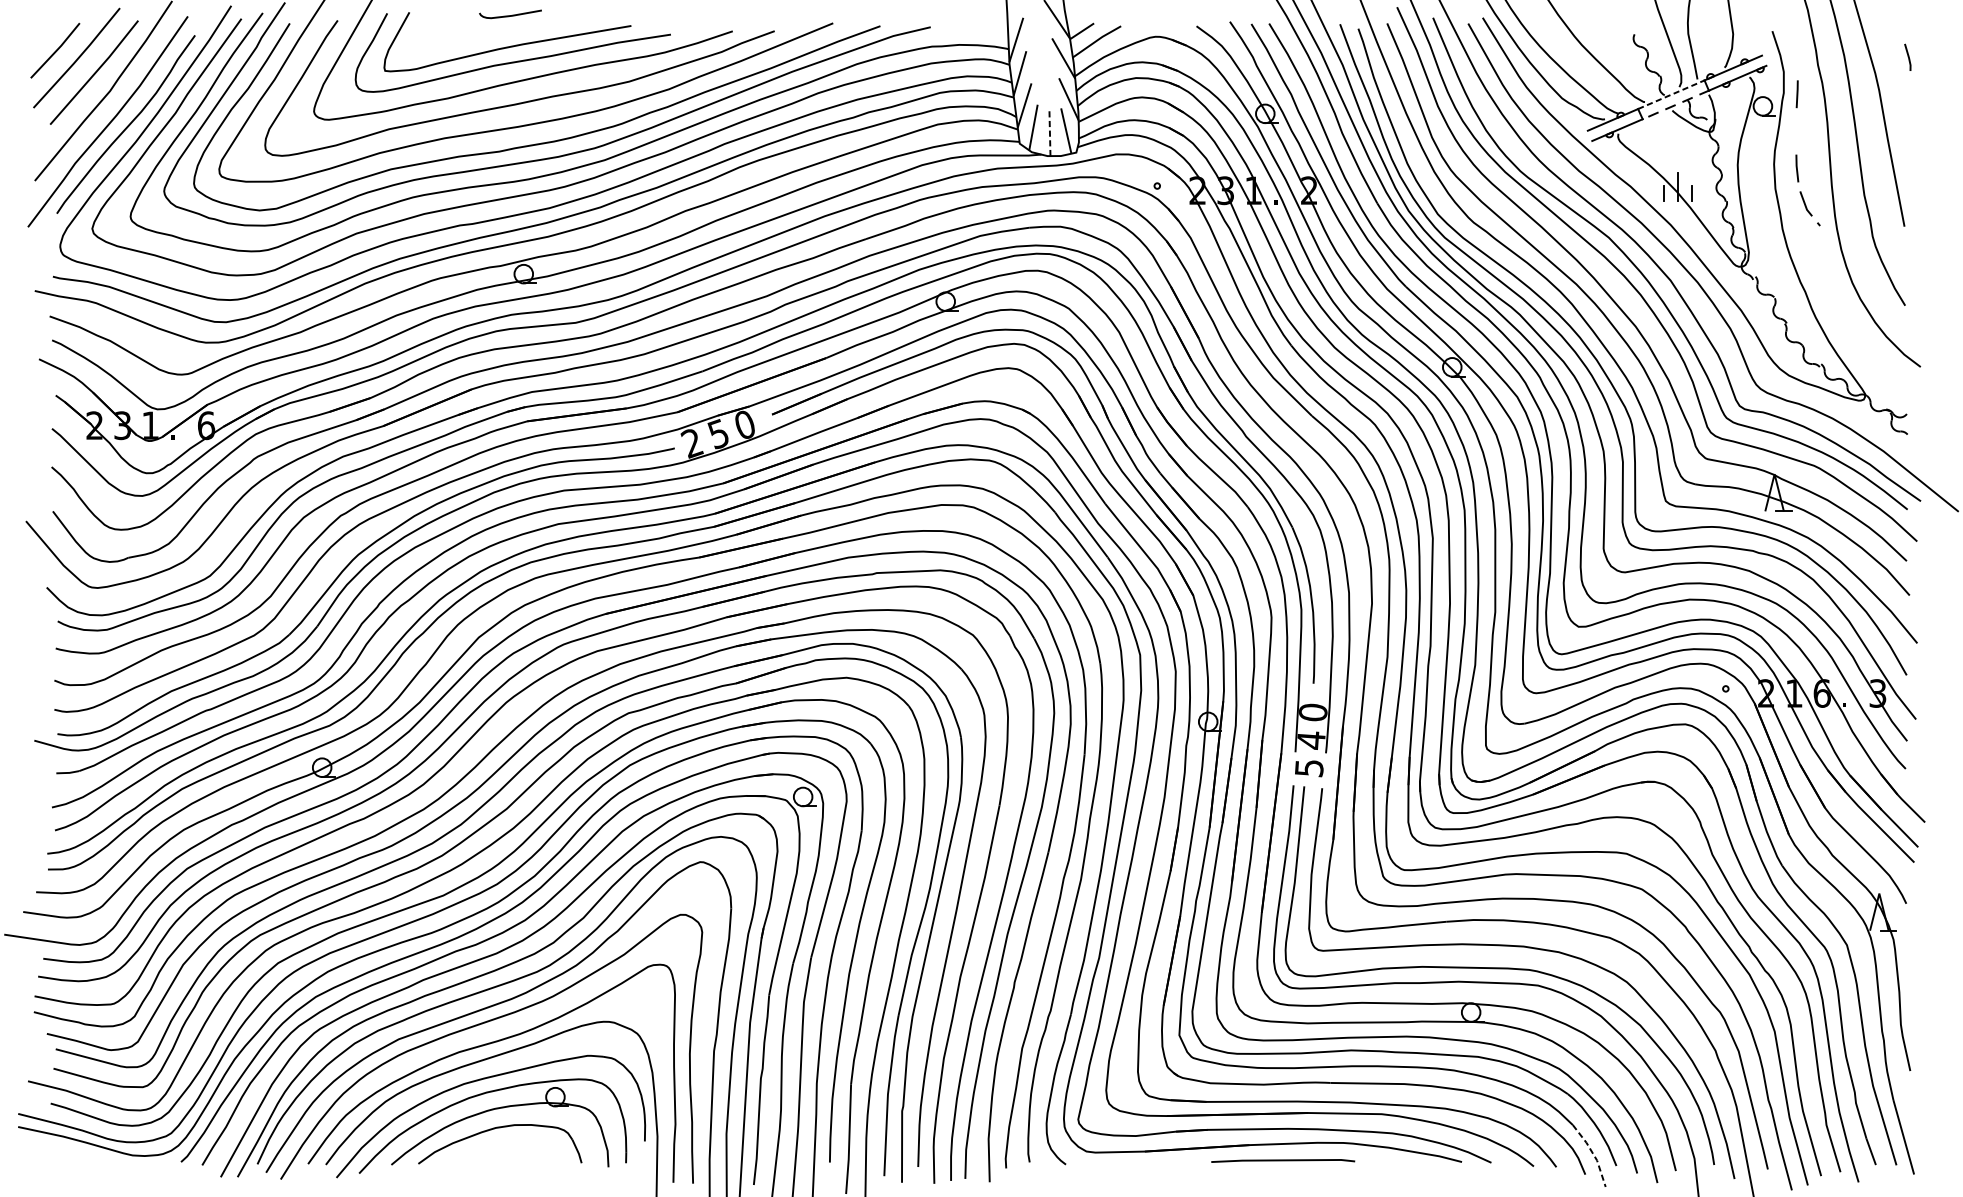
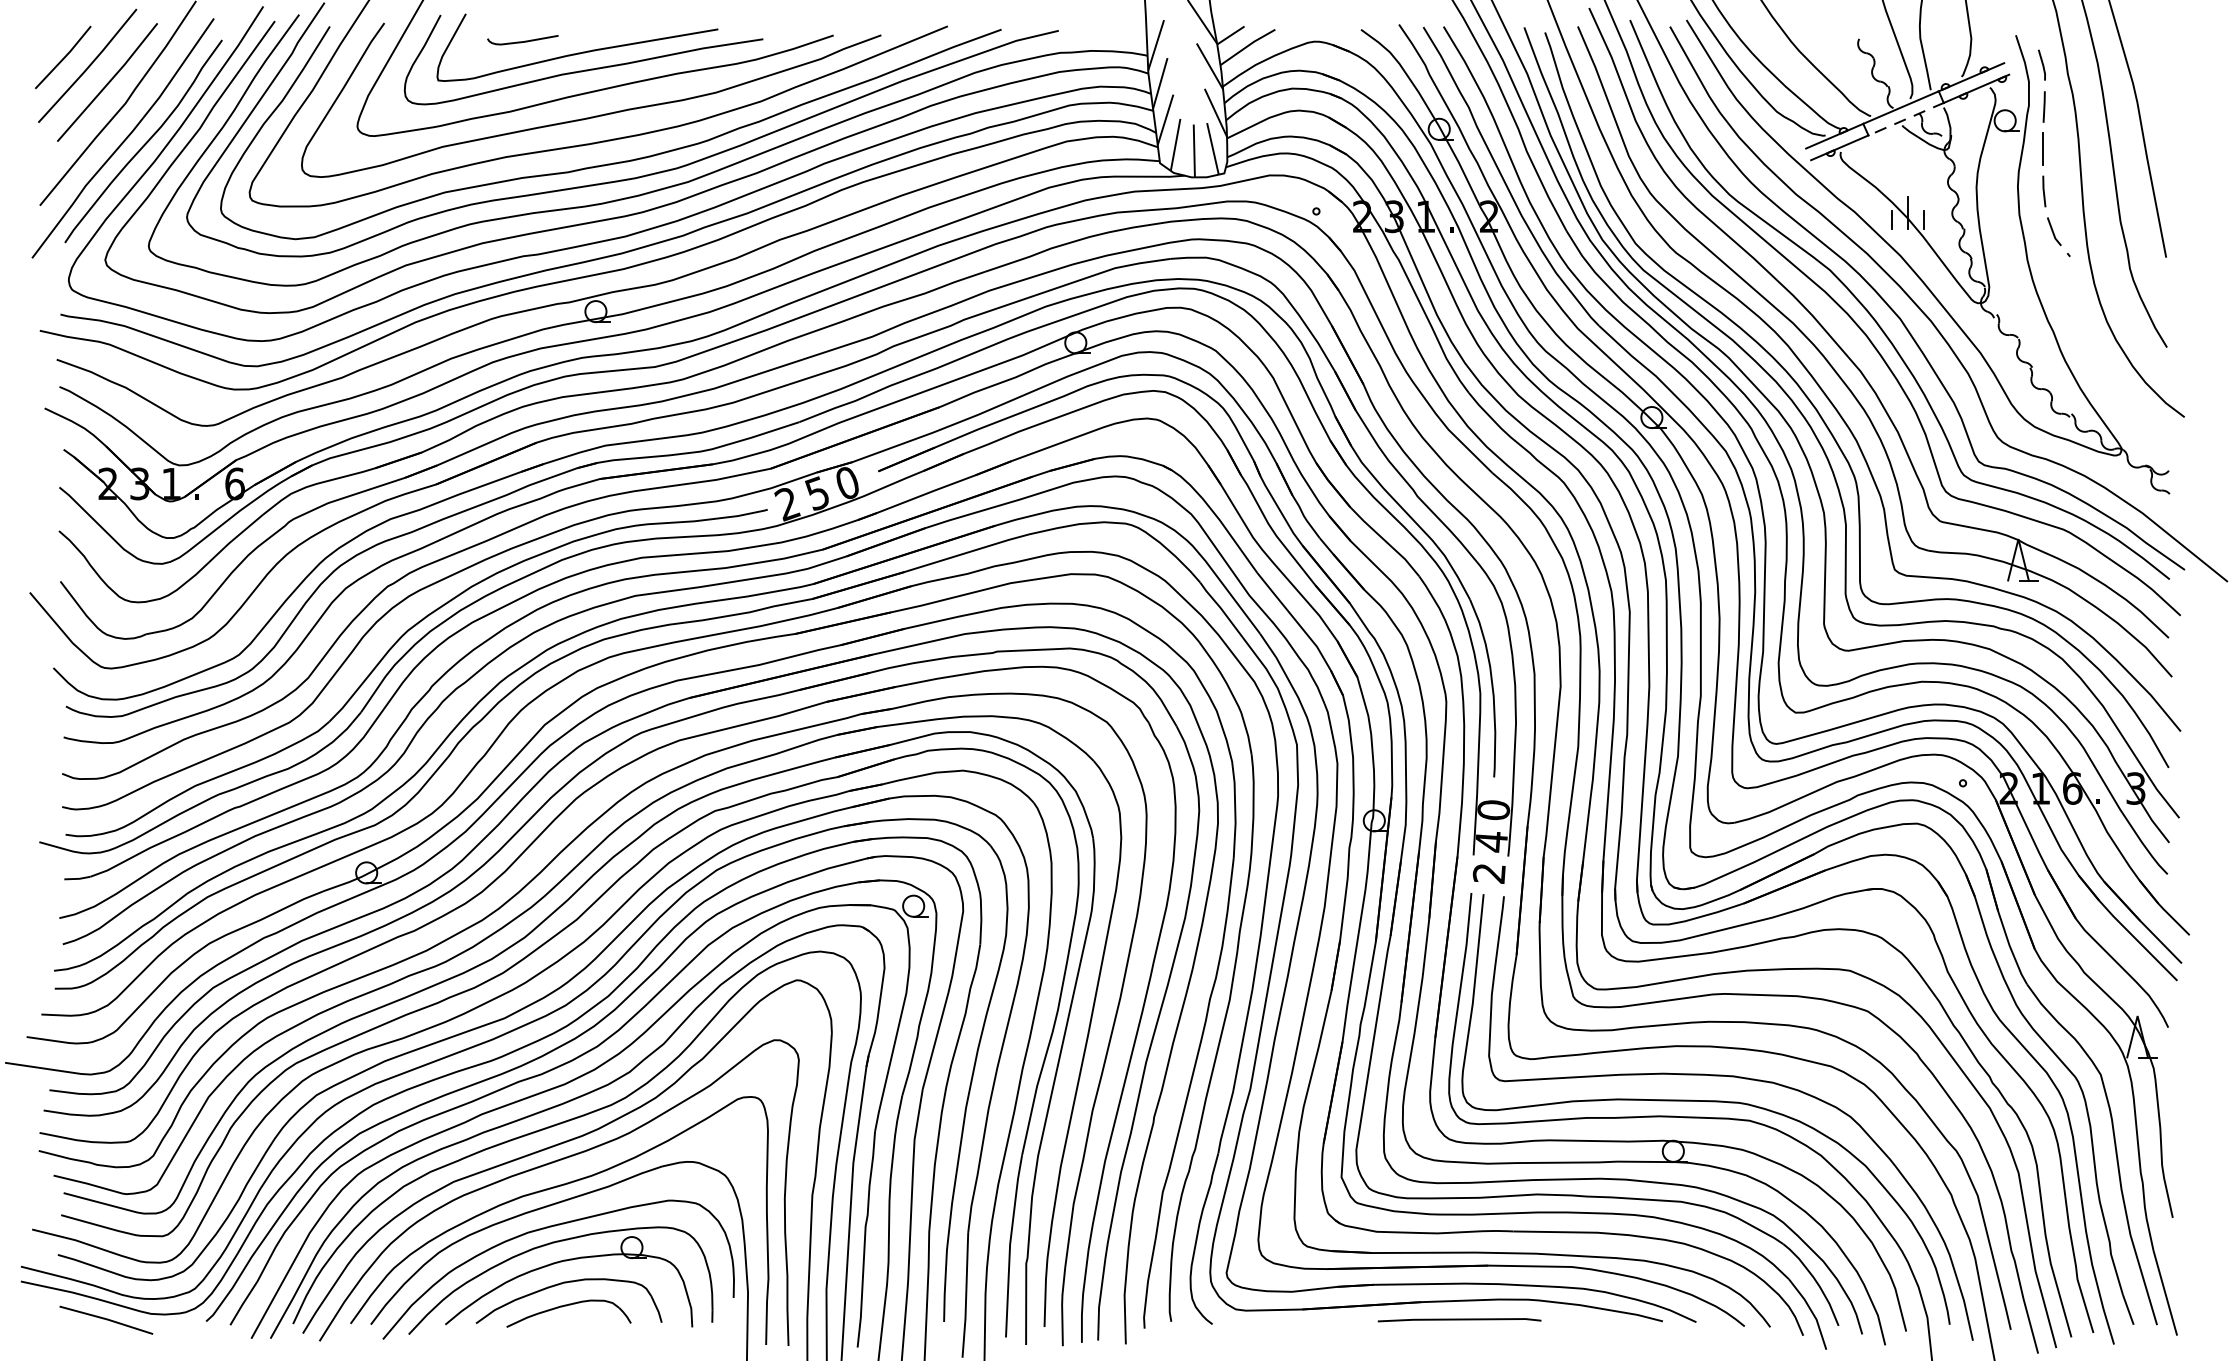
curve: (510, 15) -> (522, 41), moved
line: (1907, 55) -> (2041, 63), moved
line: (1671, 94) -> (1901, 107), dashed -> solid
line: (1796, 131) -> (2043, 149), added
line: (1050, 132) -> (1194, 150), dashed -> solid
text: (1308, 768) -> (1488, 873), 5 -> 2
part: (497, 1148) -> (566, 1306), added
line: (1593, 1154) -> (1812, 1312), dashed -> solid
line: (93, 1160) -> (106, 1319), added

